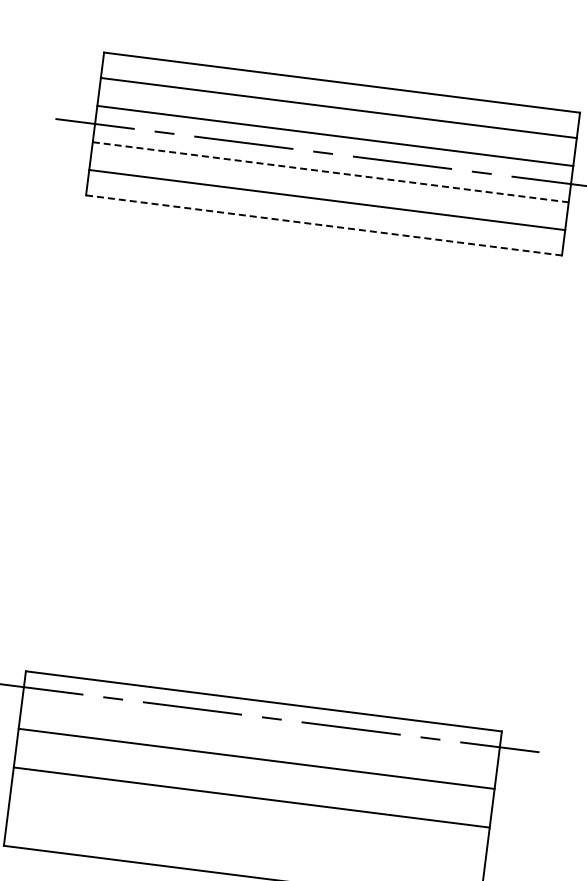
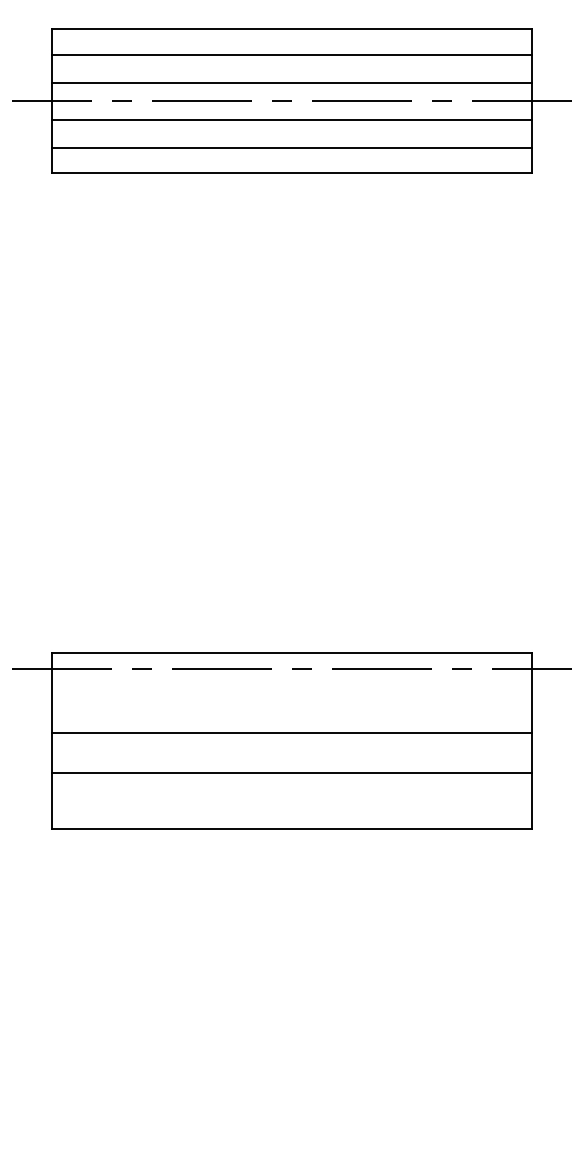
line: (330, 172) -> (291, 119), dashed -> solid
line: (323, 225) -> (291, 173), dashed -> solid
line: (256, 758) -> (291, 732), moved
line: (251, 797) -> (291, 772), moved

